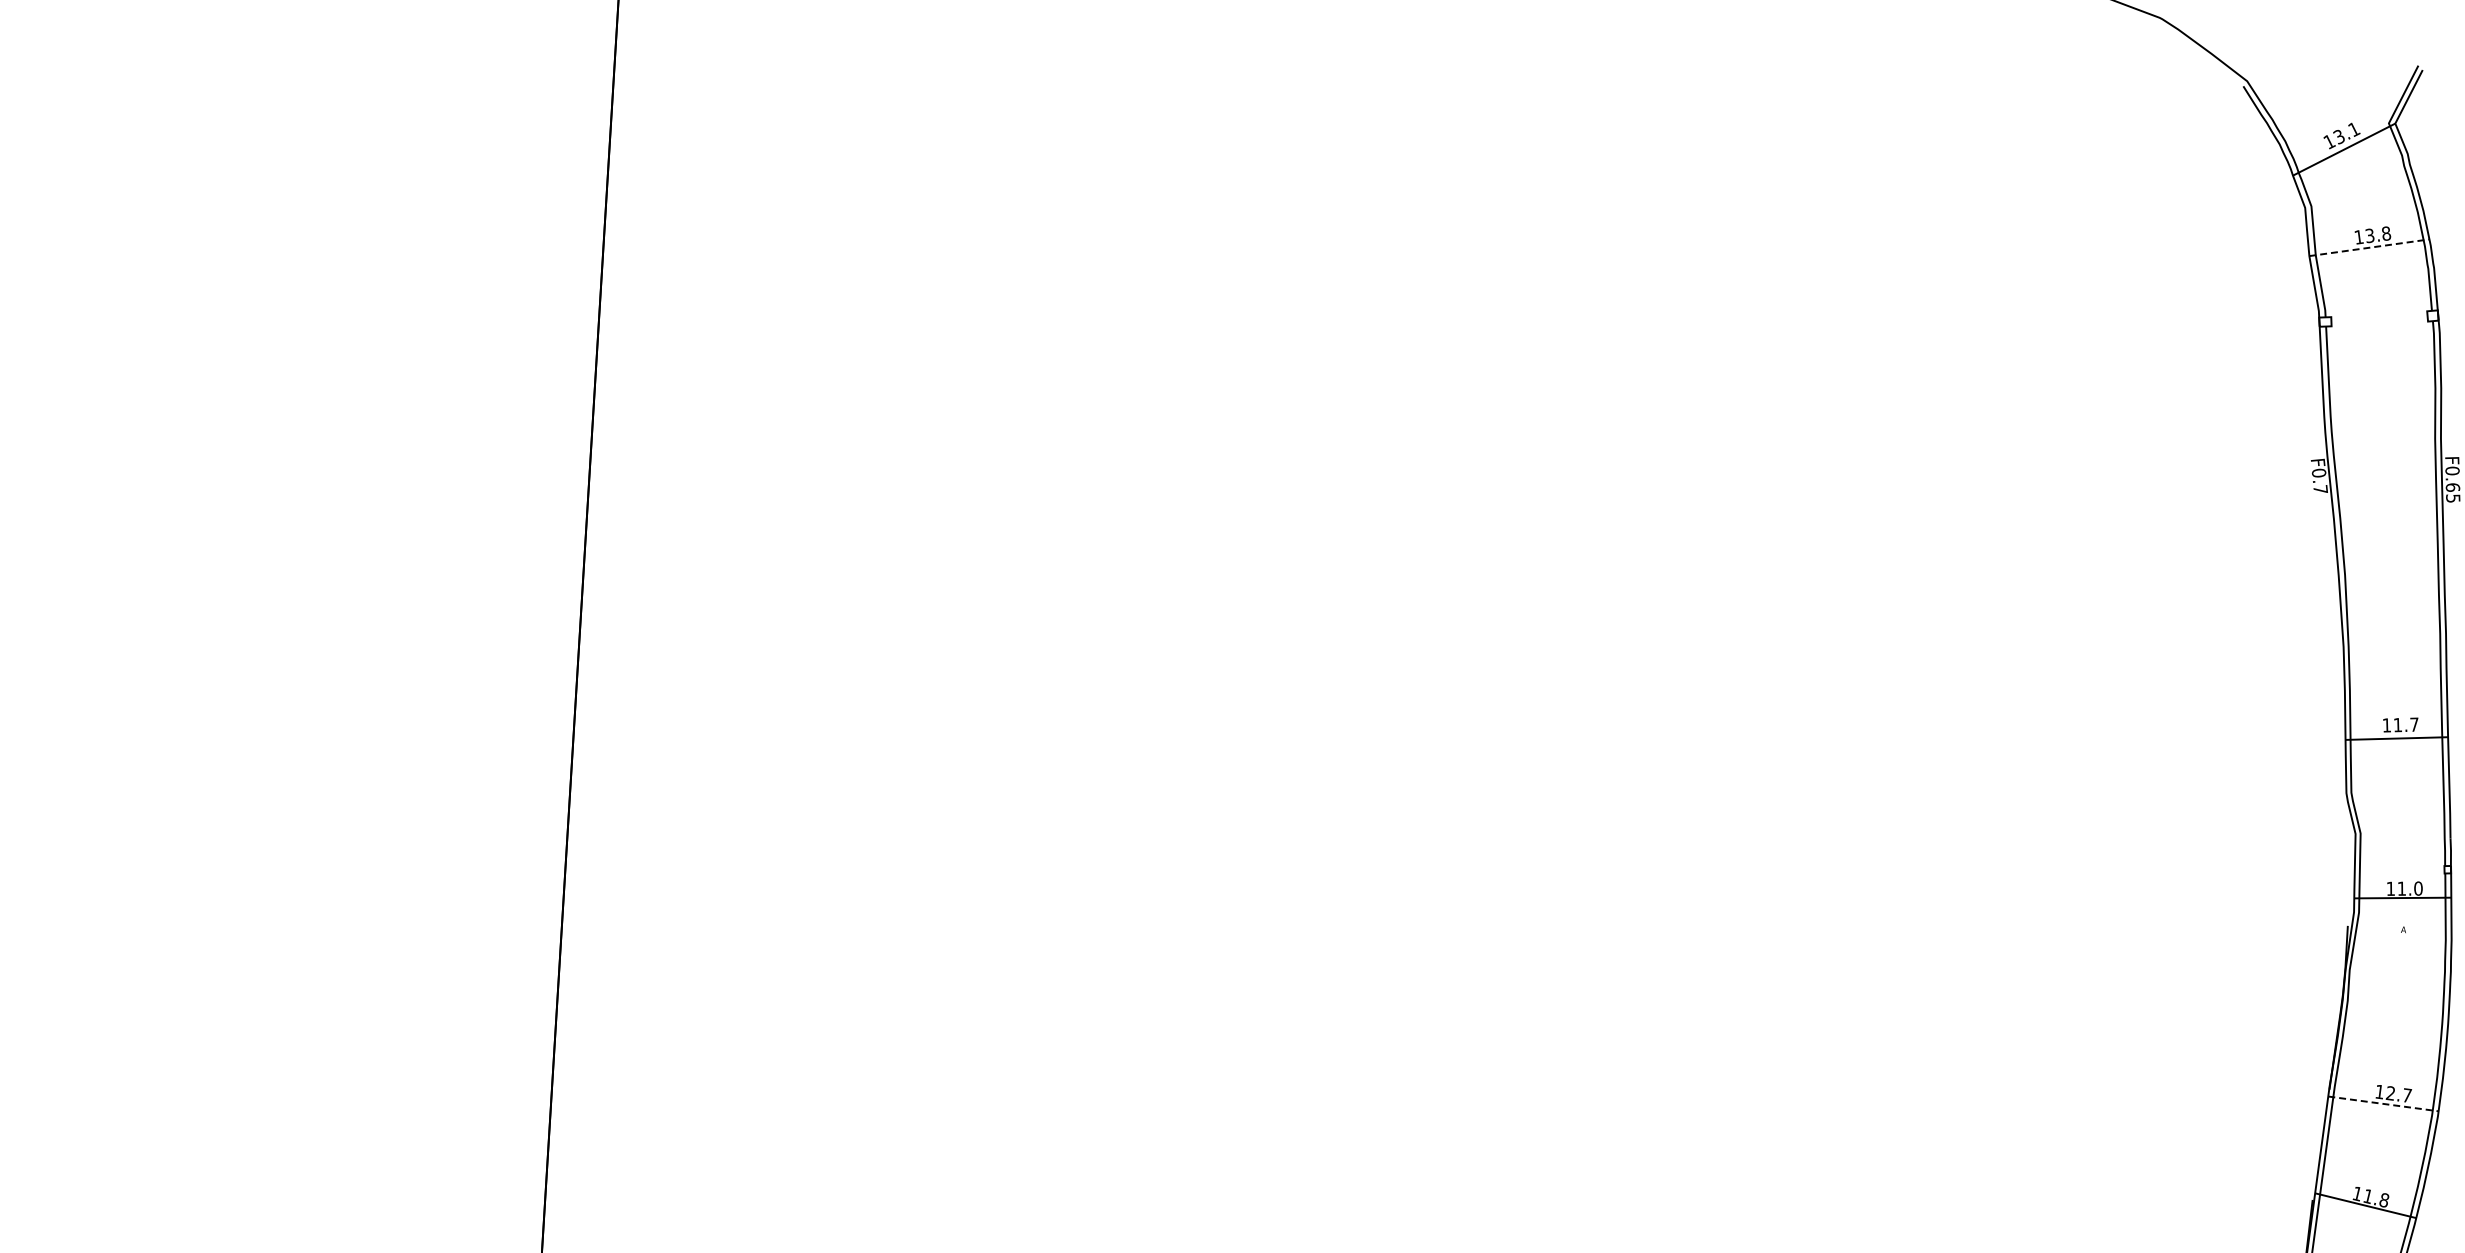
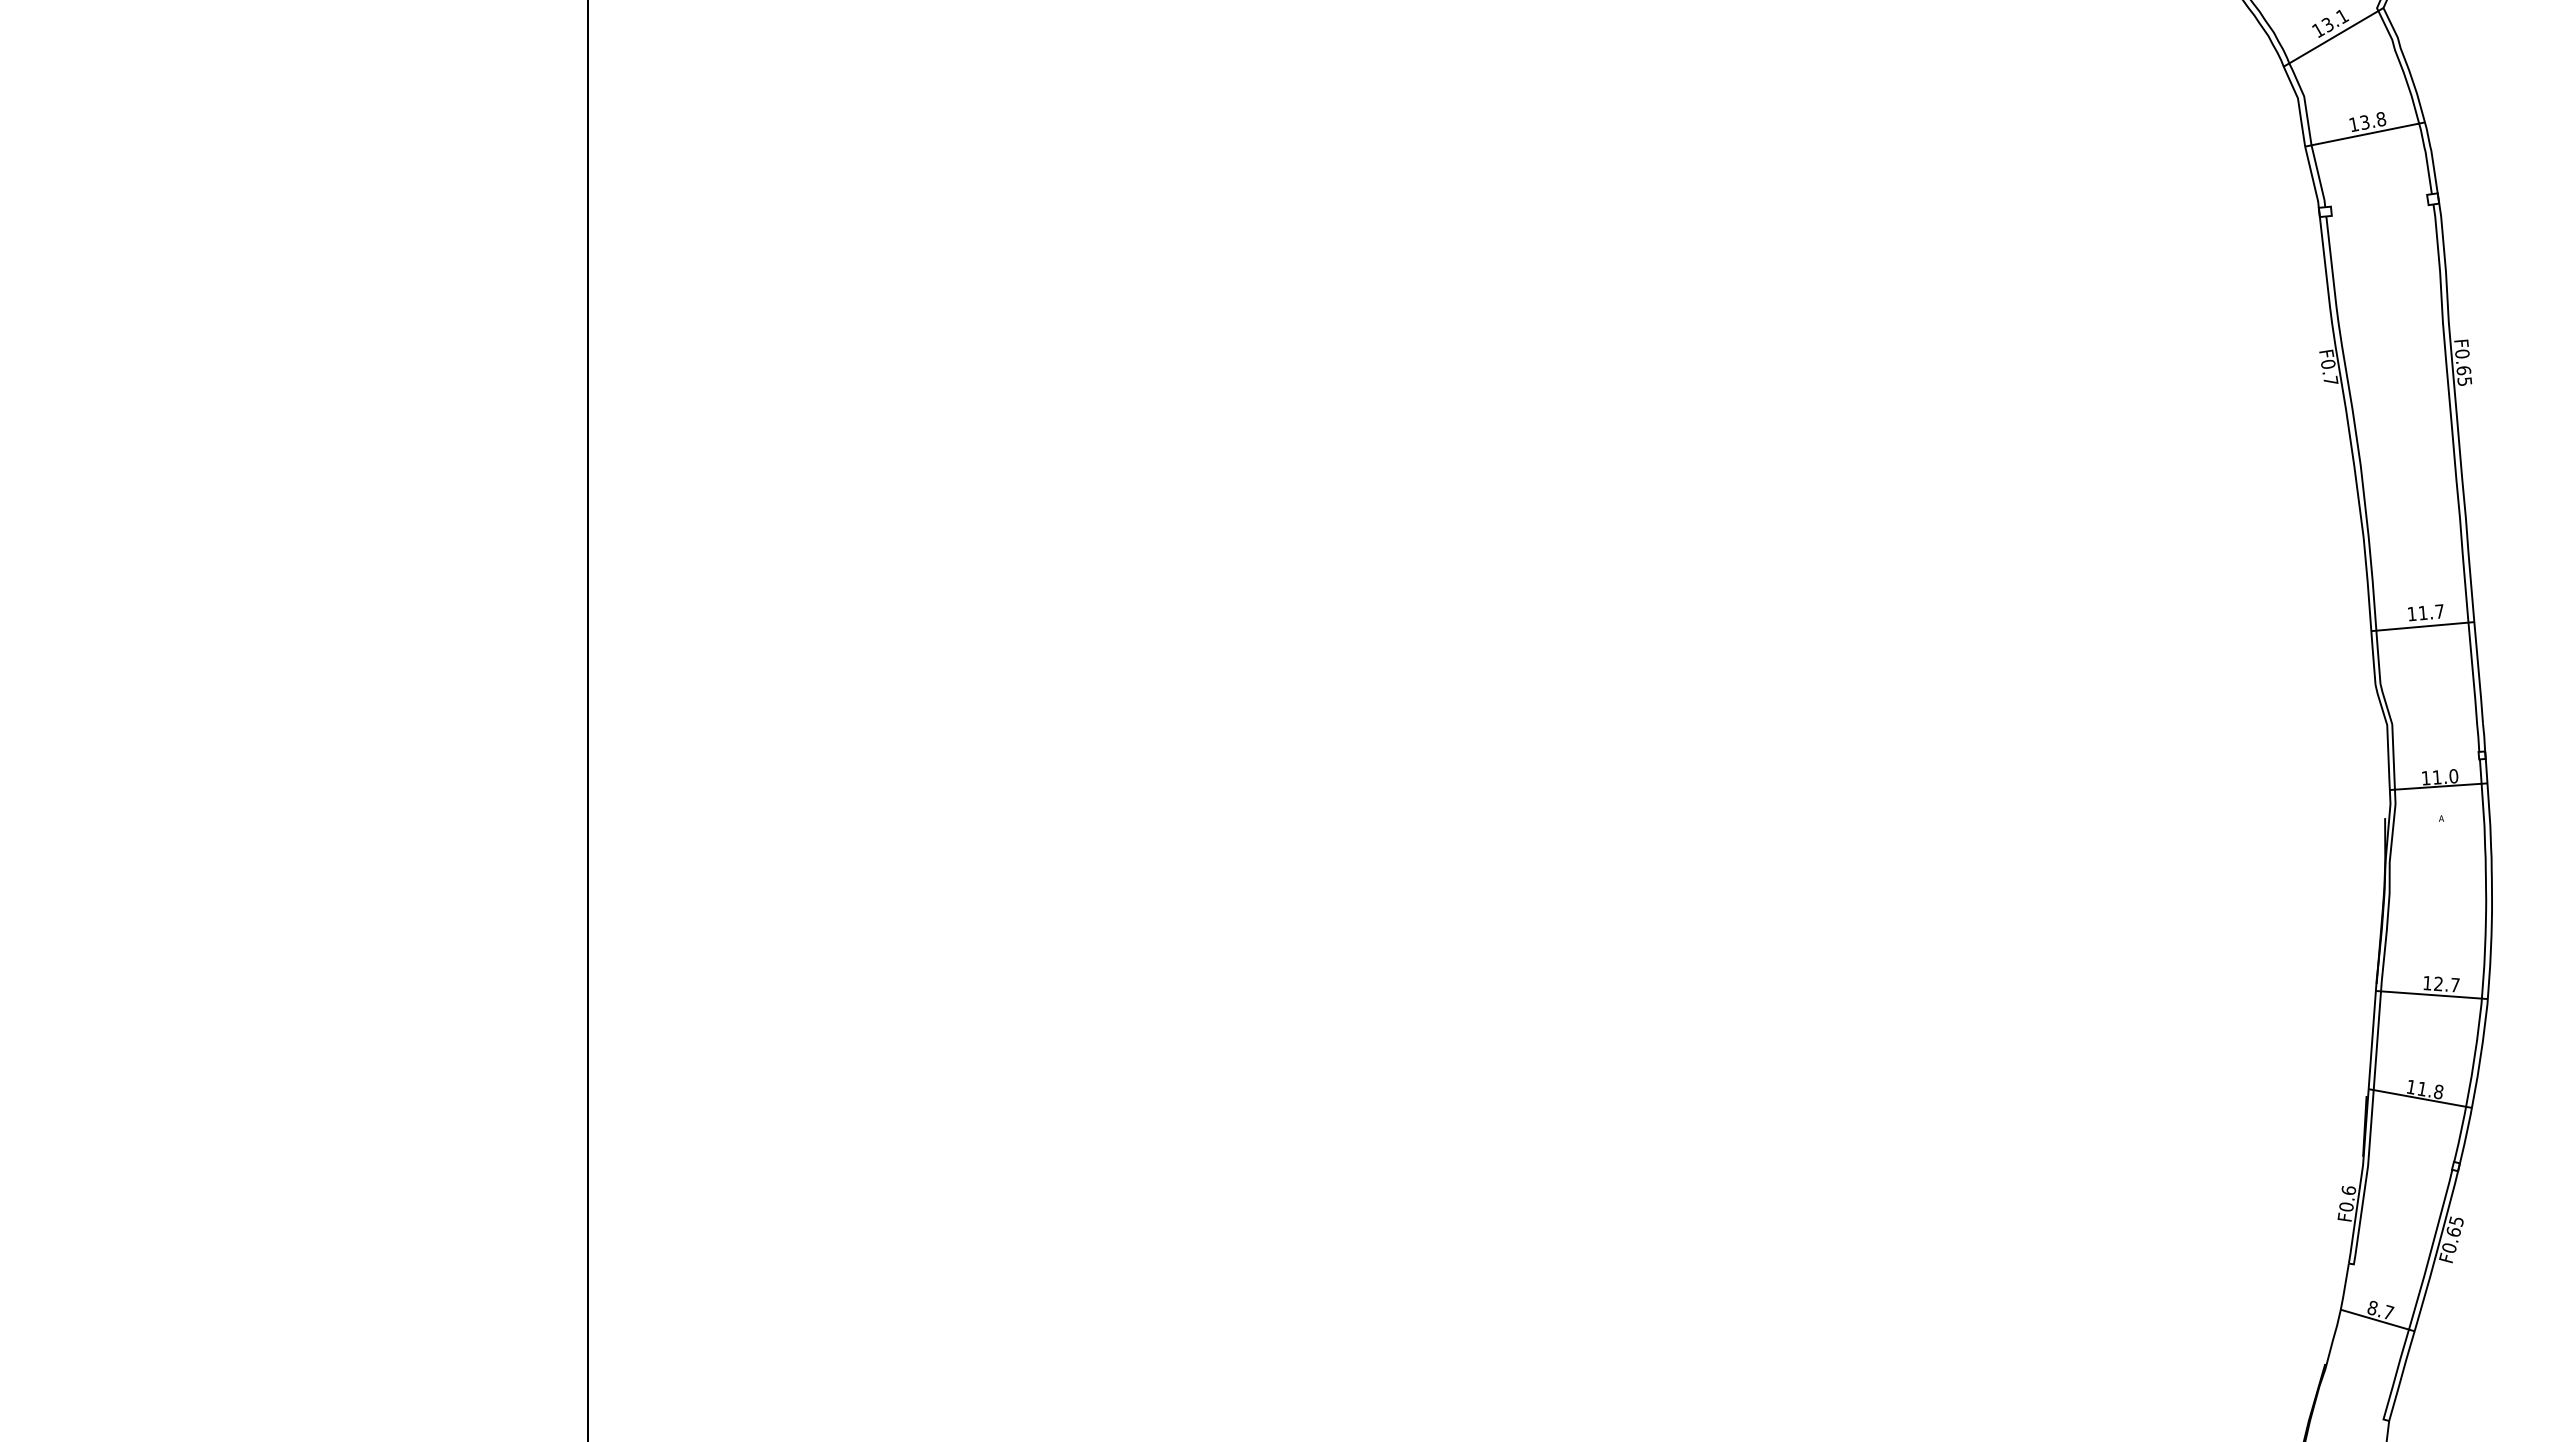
line: (2369, 247) -> (2365, 134), dashed -> solid
line: (2384, 1104) -> (2432, 995), dashed -> solid

